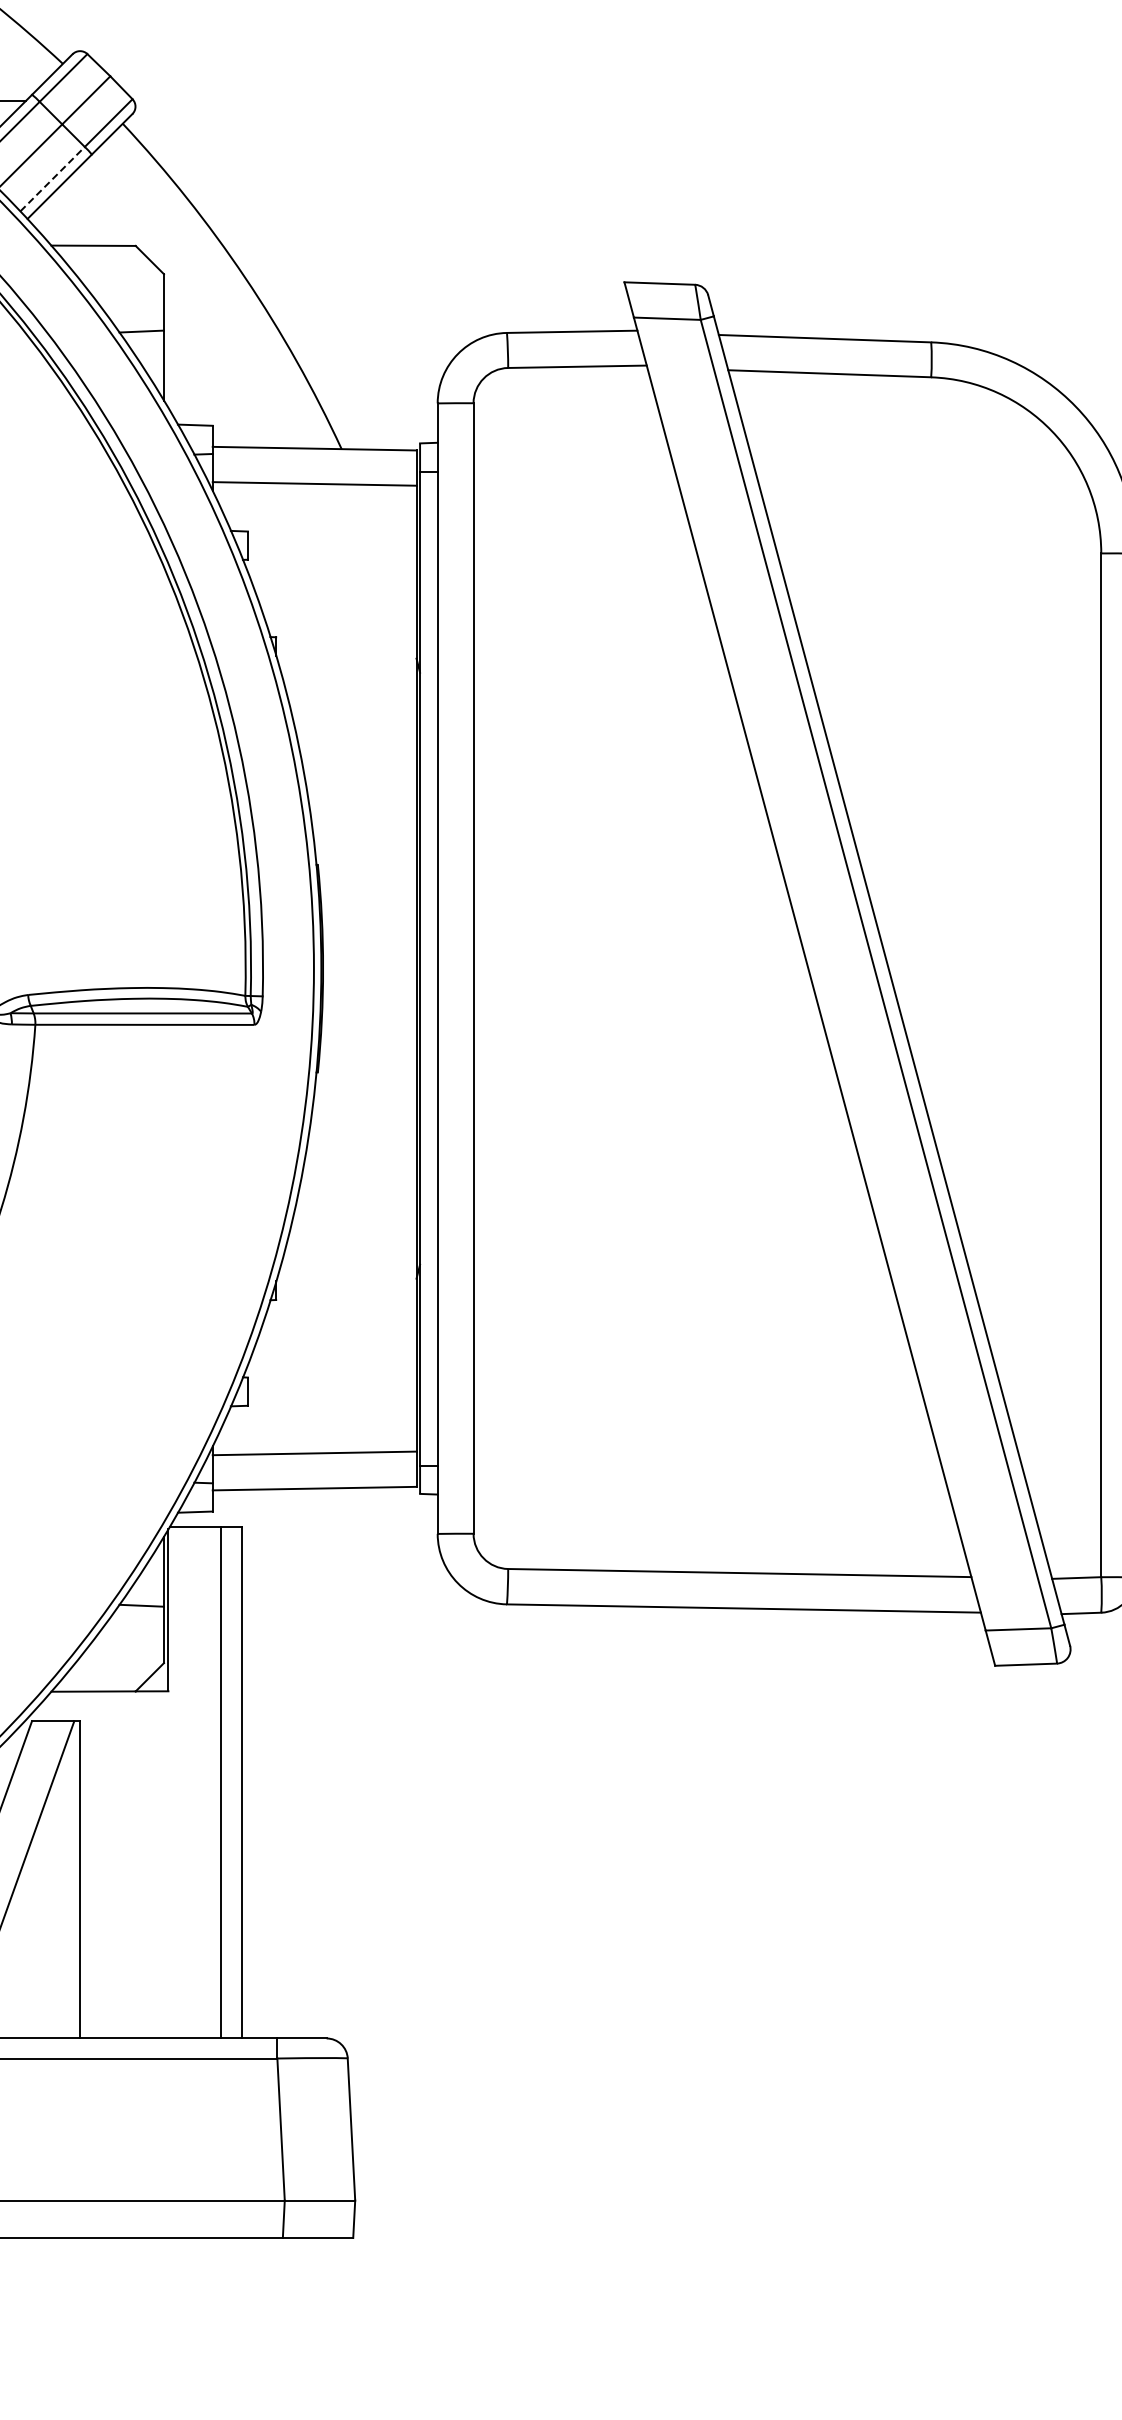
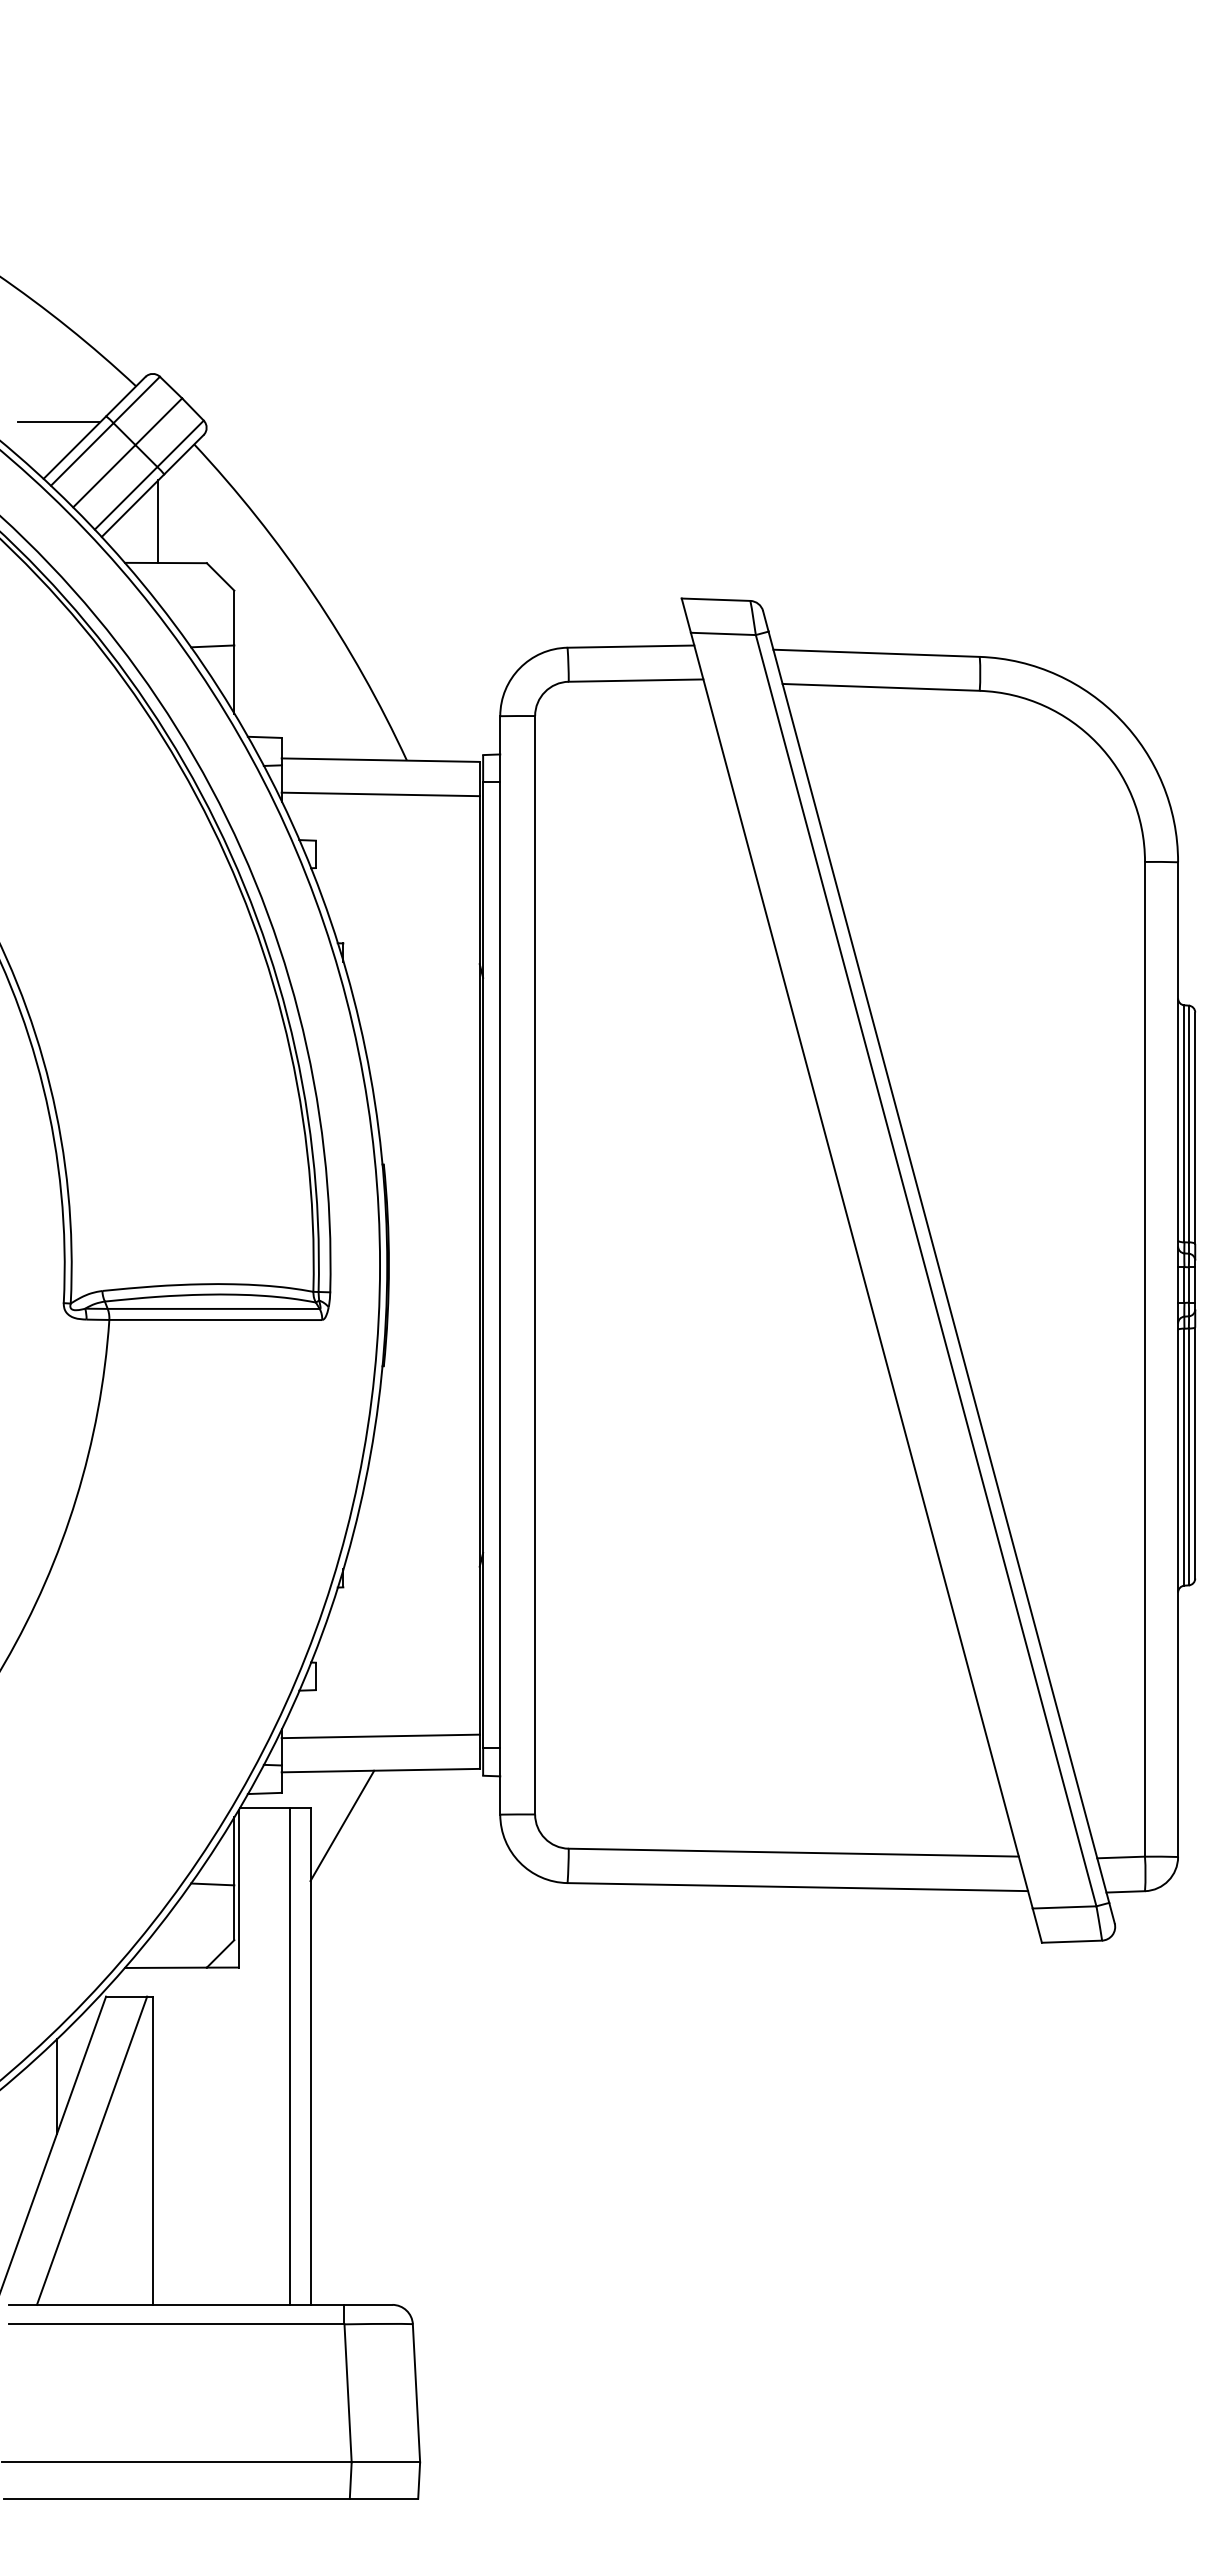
line: (53, 178) -> (126, 497), dashed -> solid
line: (85, 203) -> (158, 521), added
line: (275, 1545) -> (342, 1825), added

